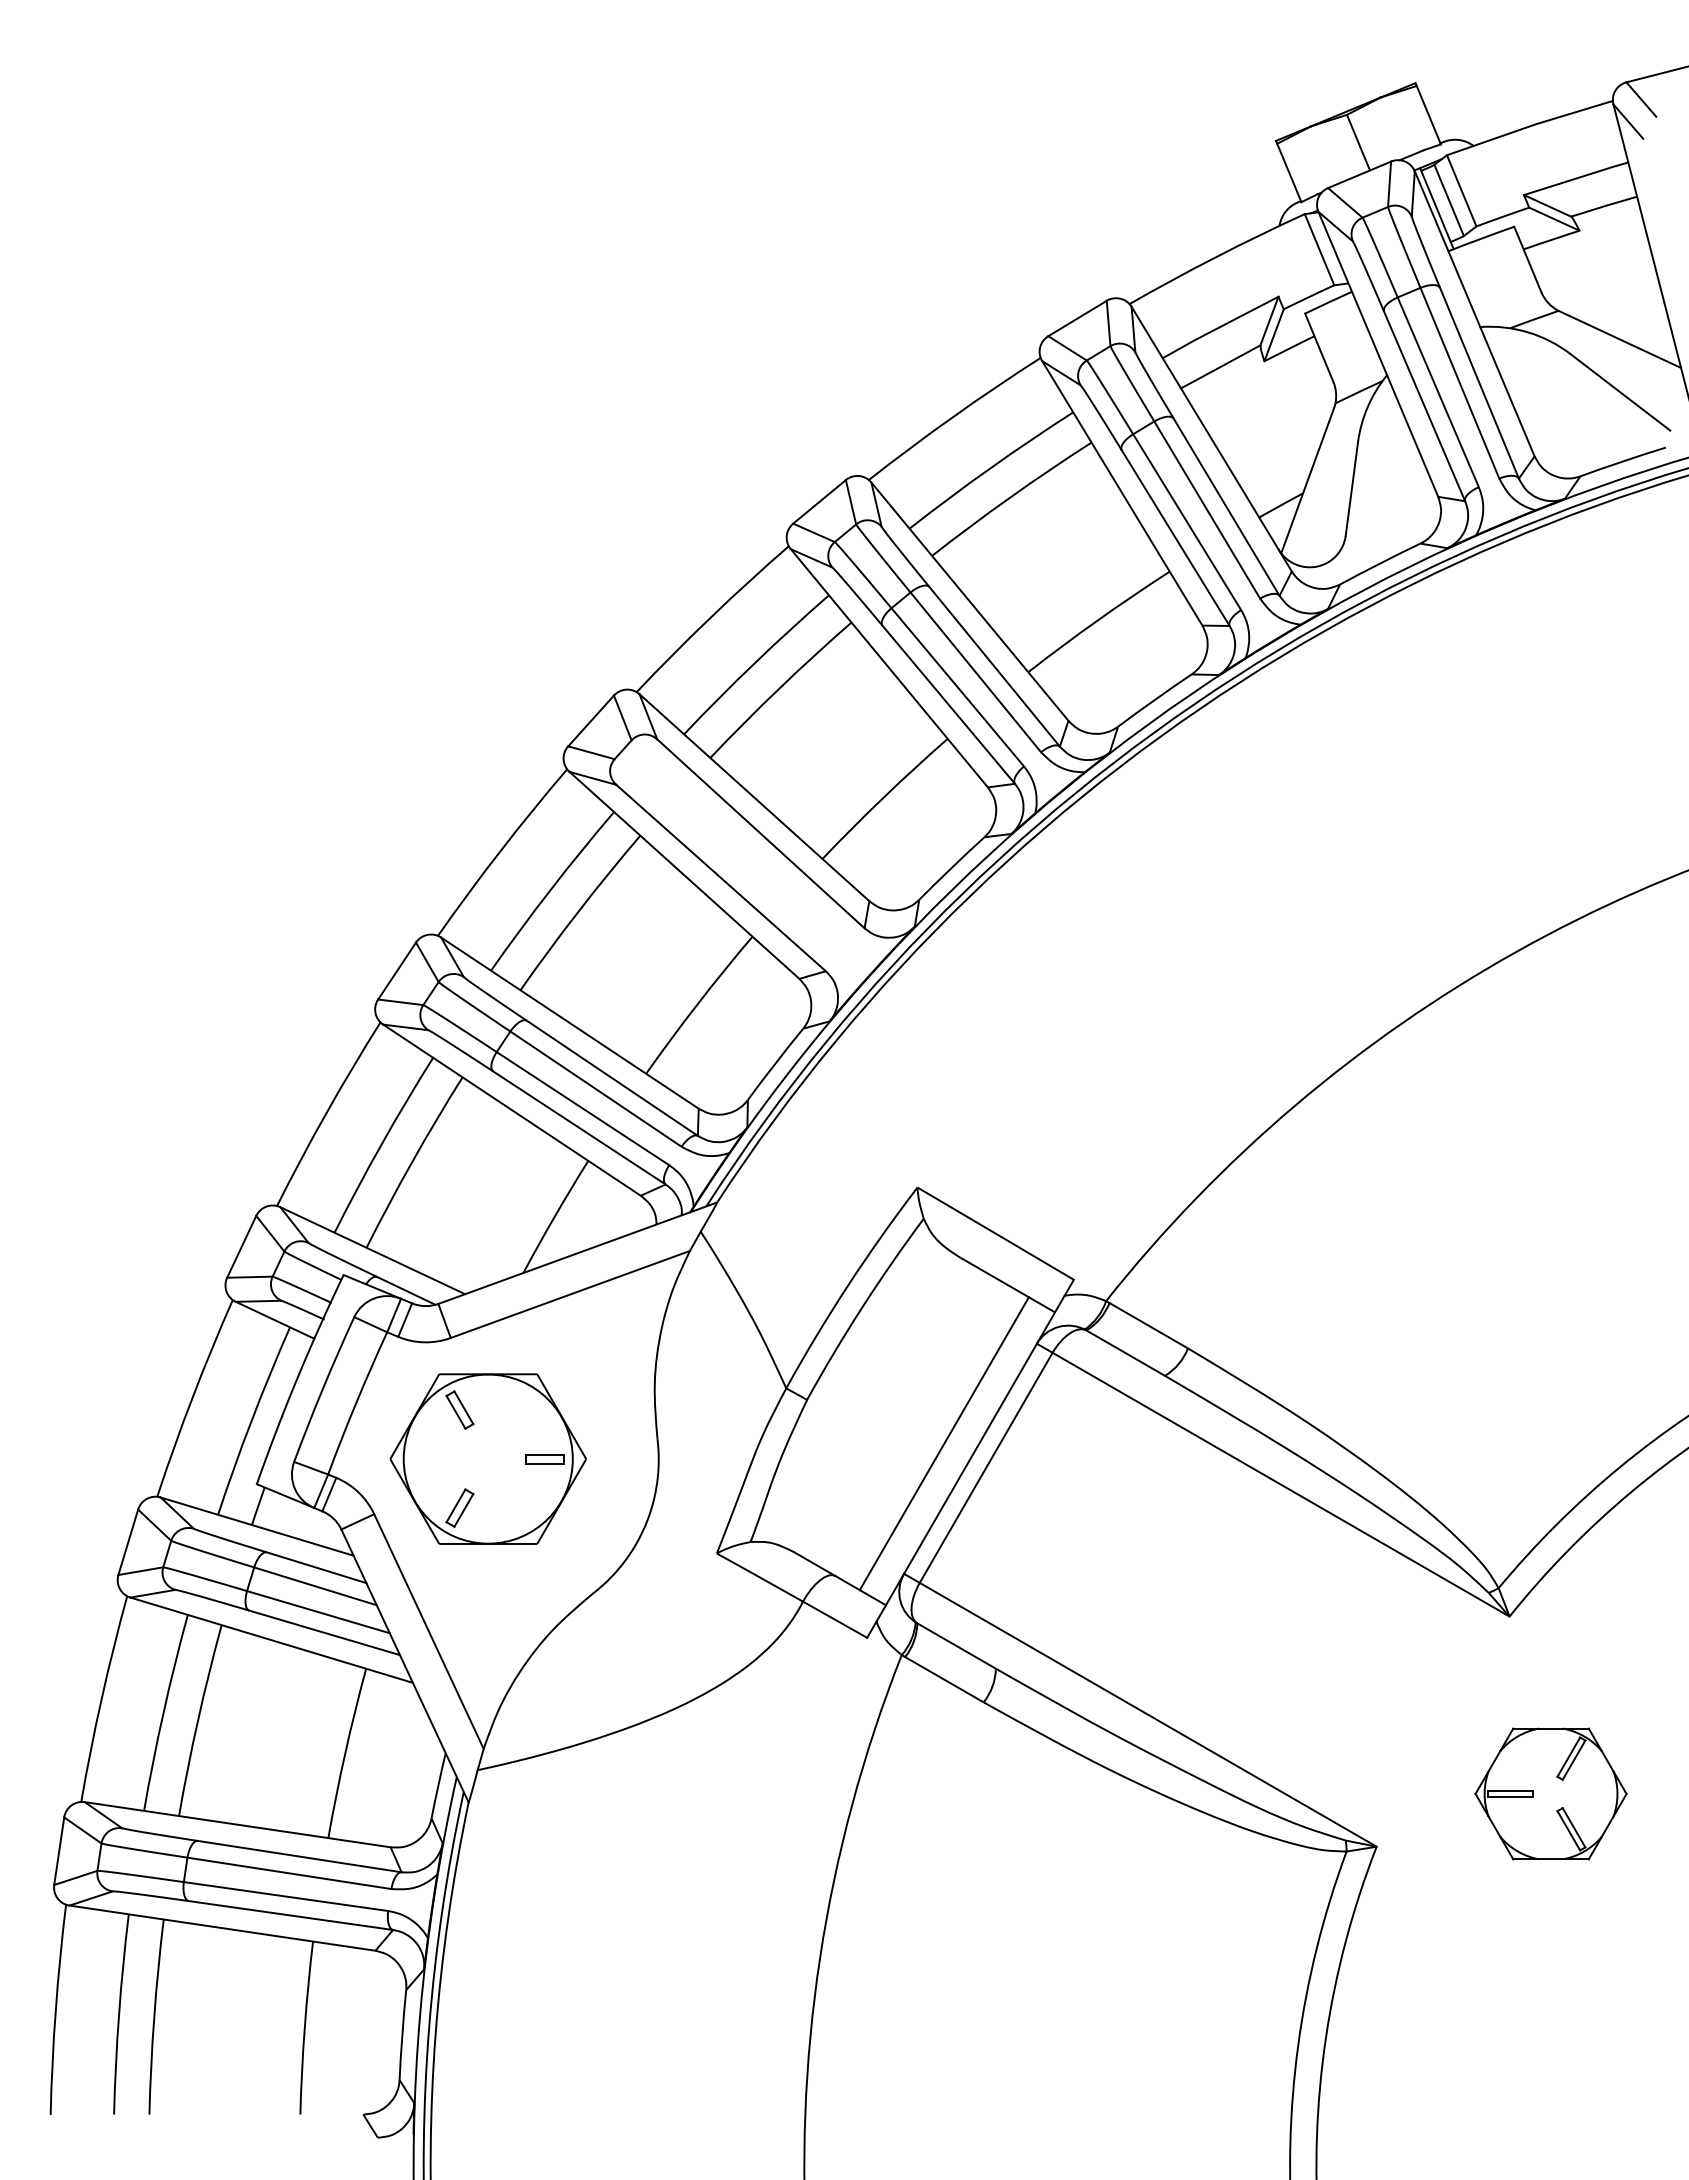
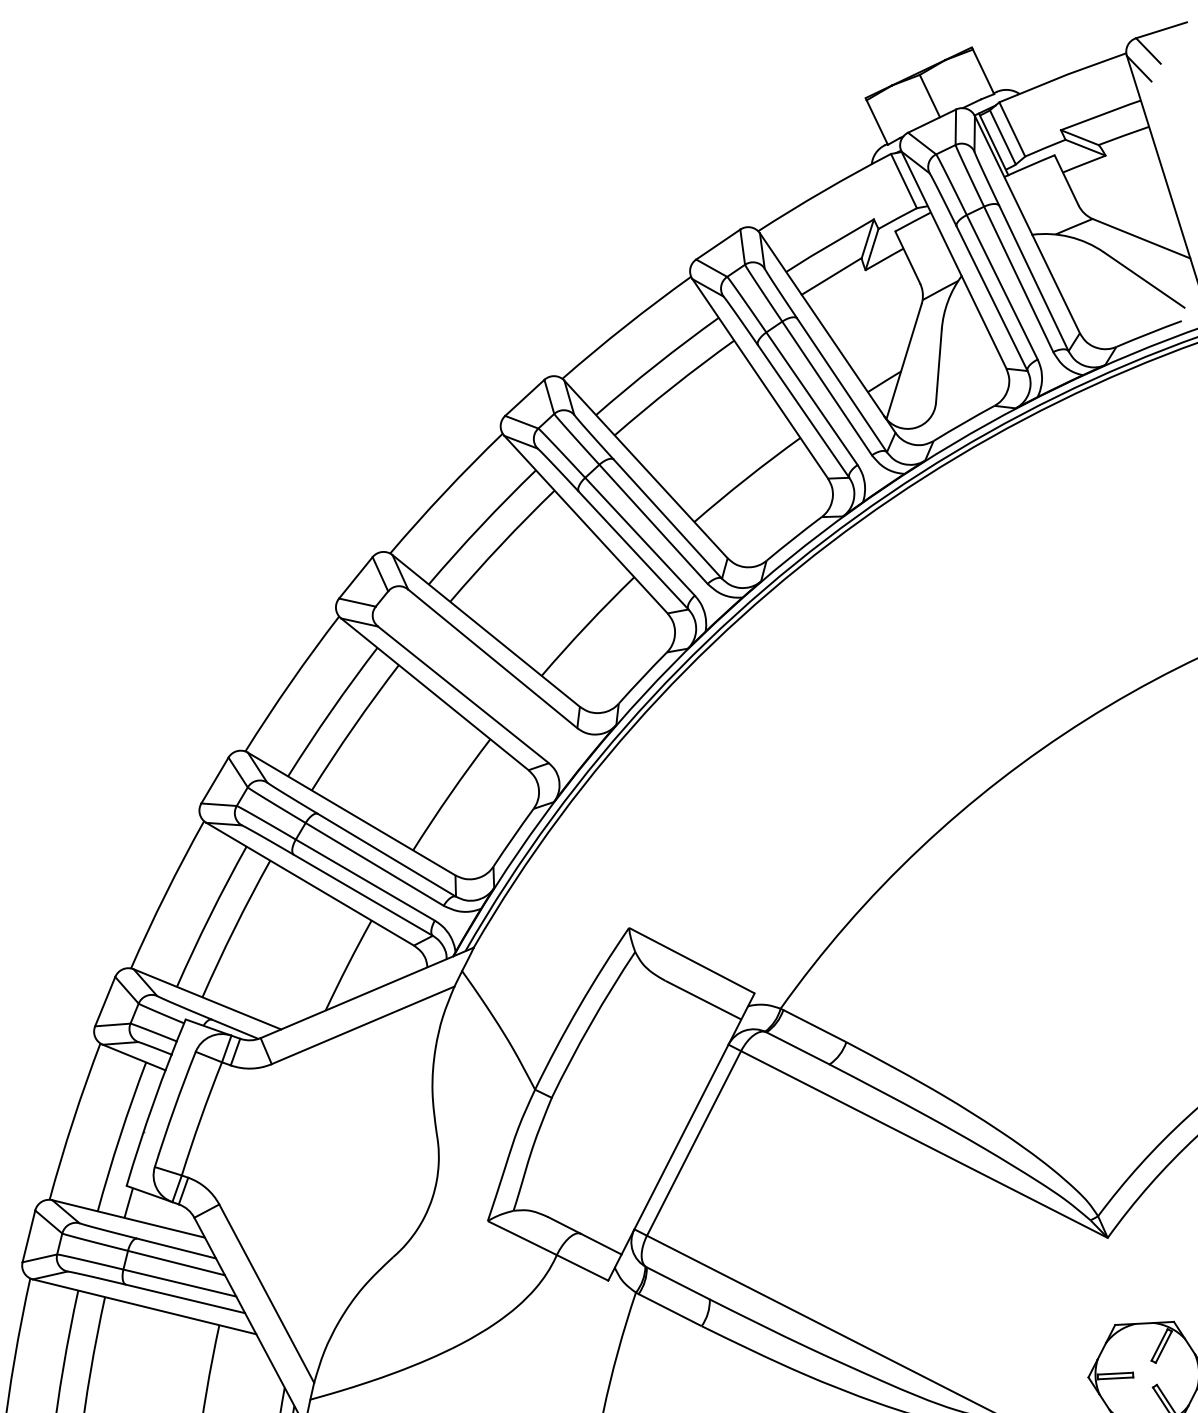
line: (943, 1443) -> (659, 1126), removed
part: (487, 1458) -> (305, 1156), removed

